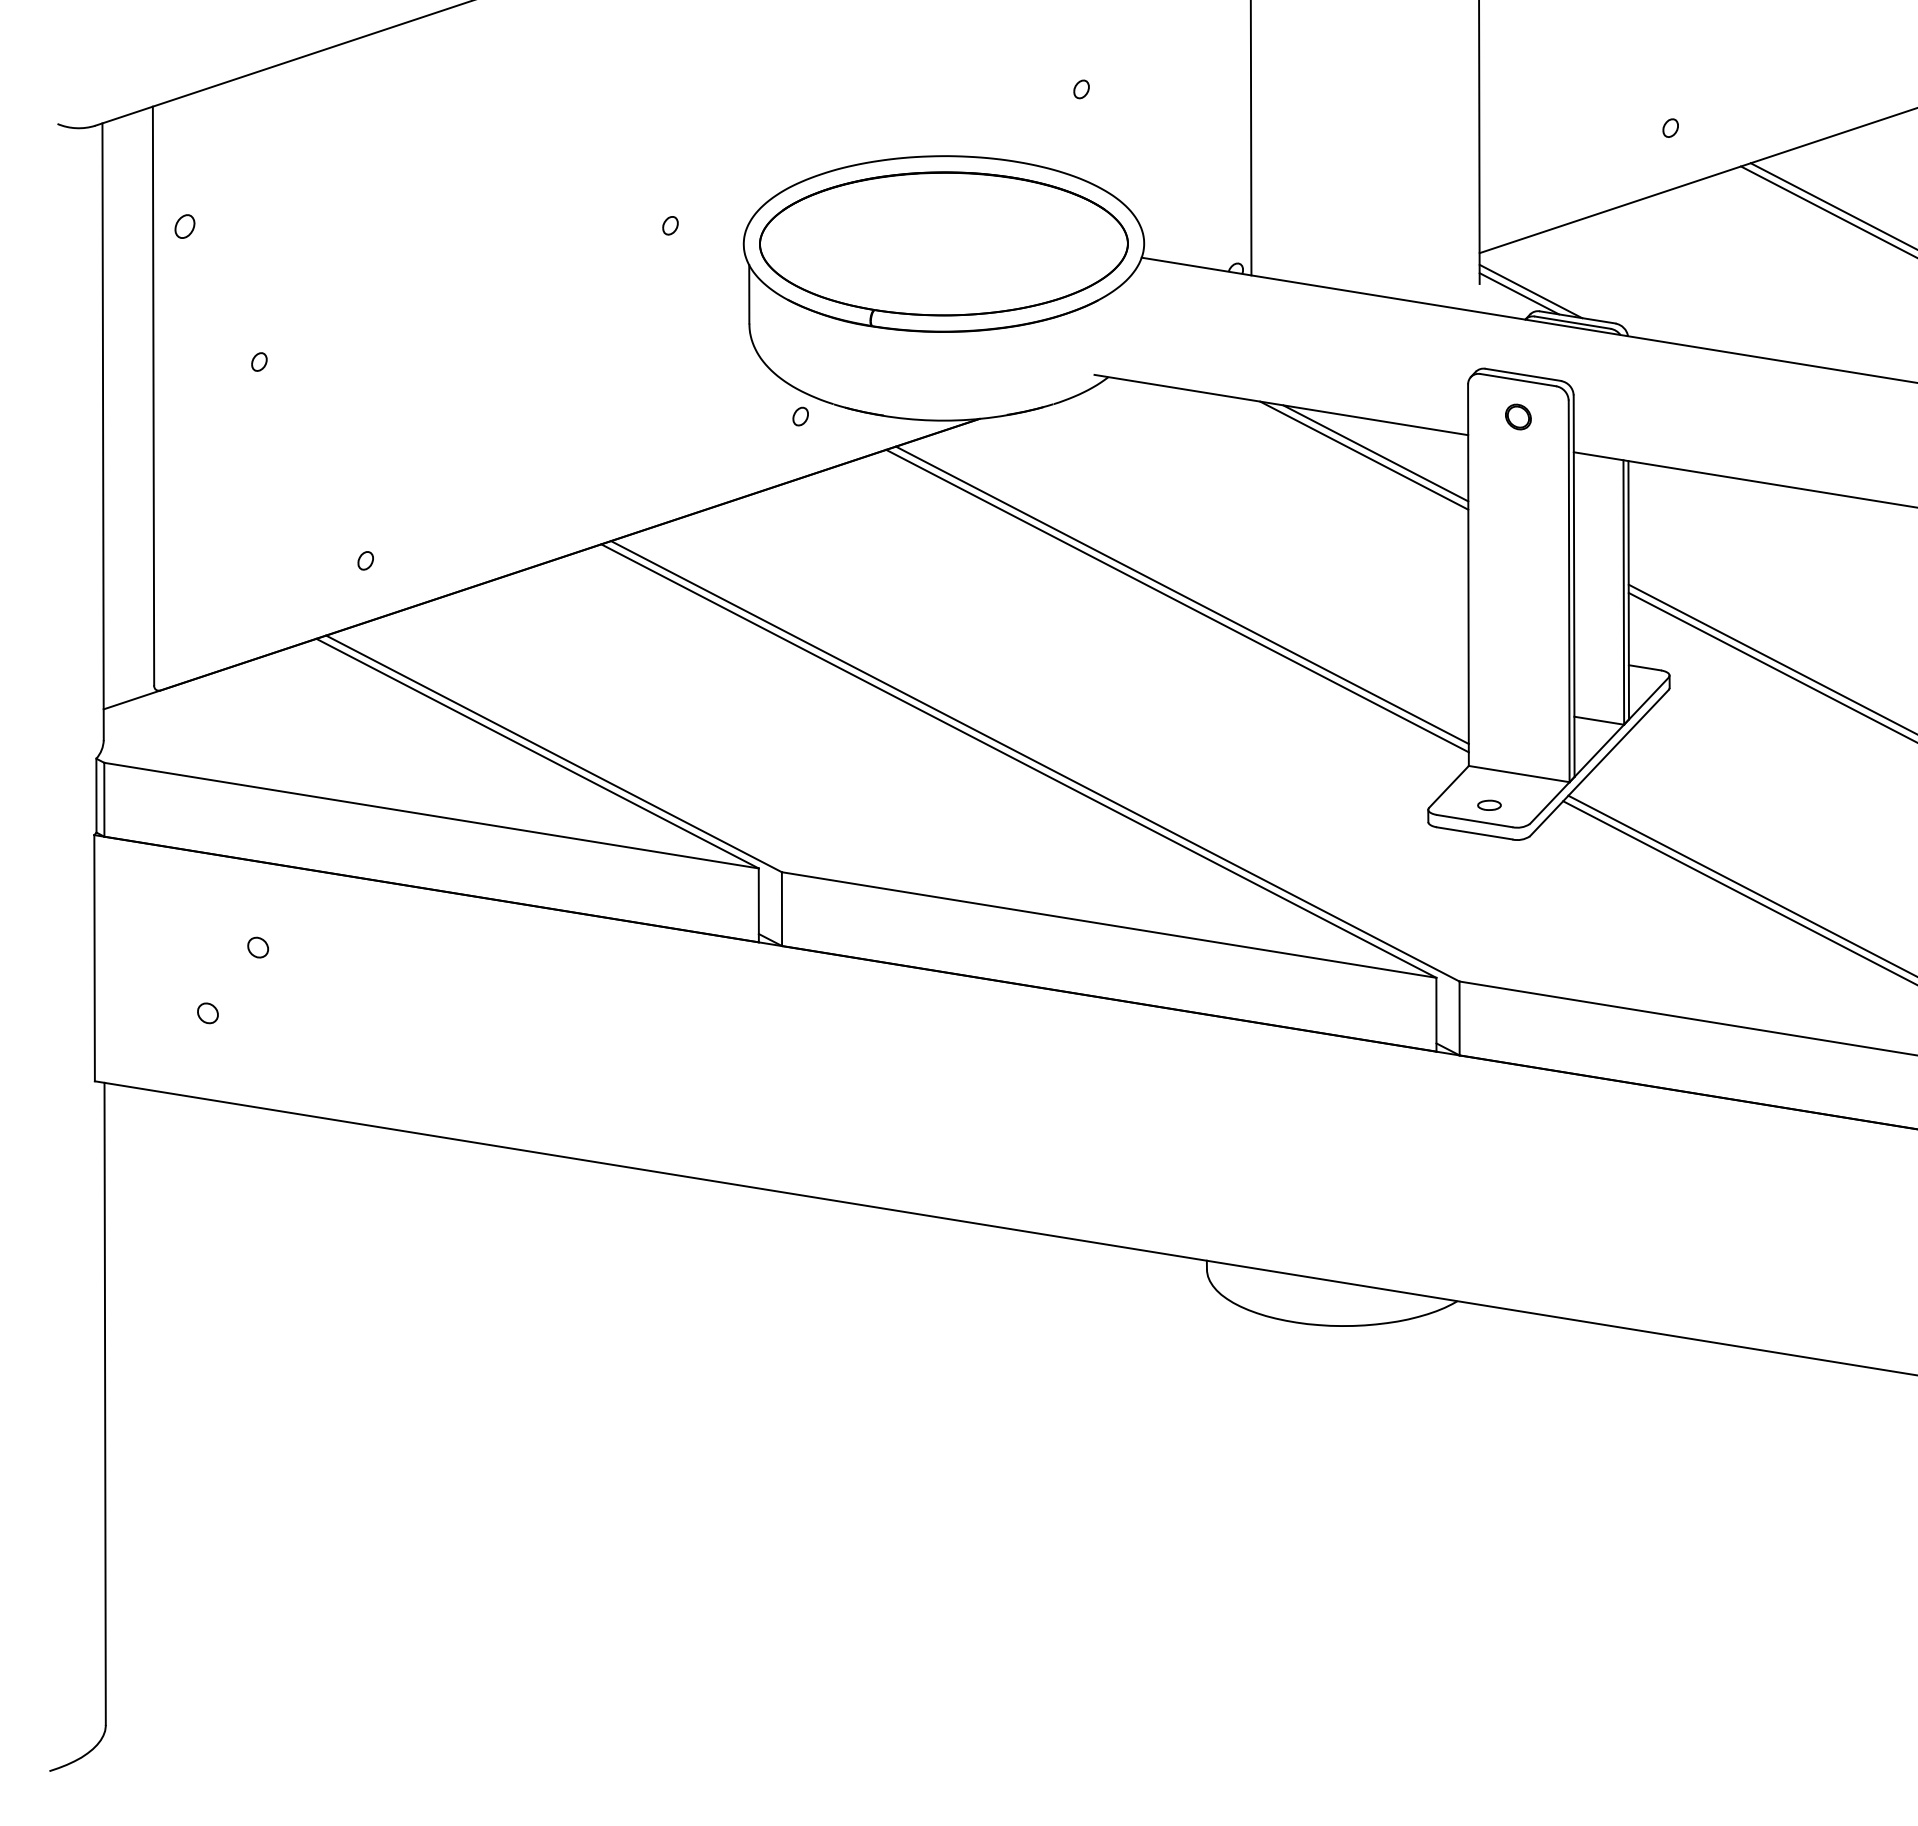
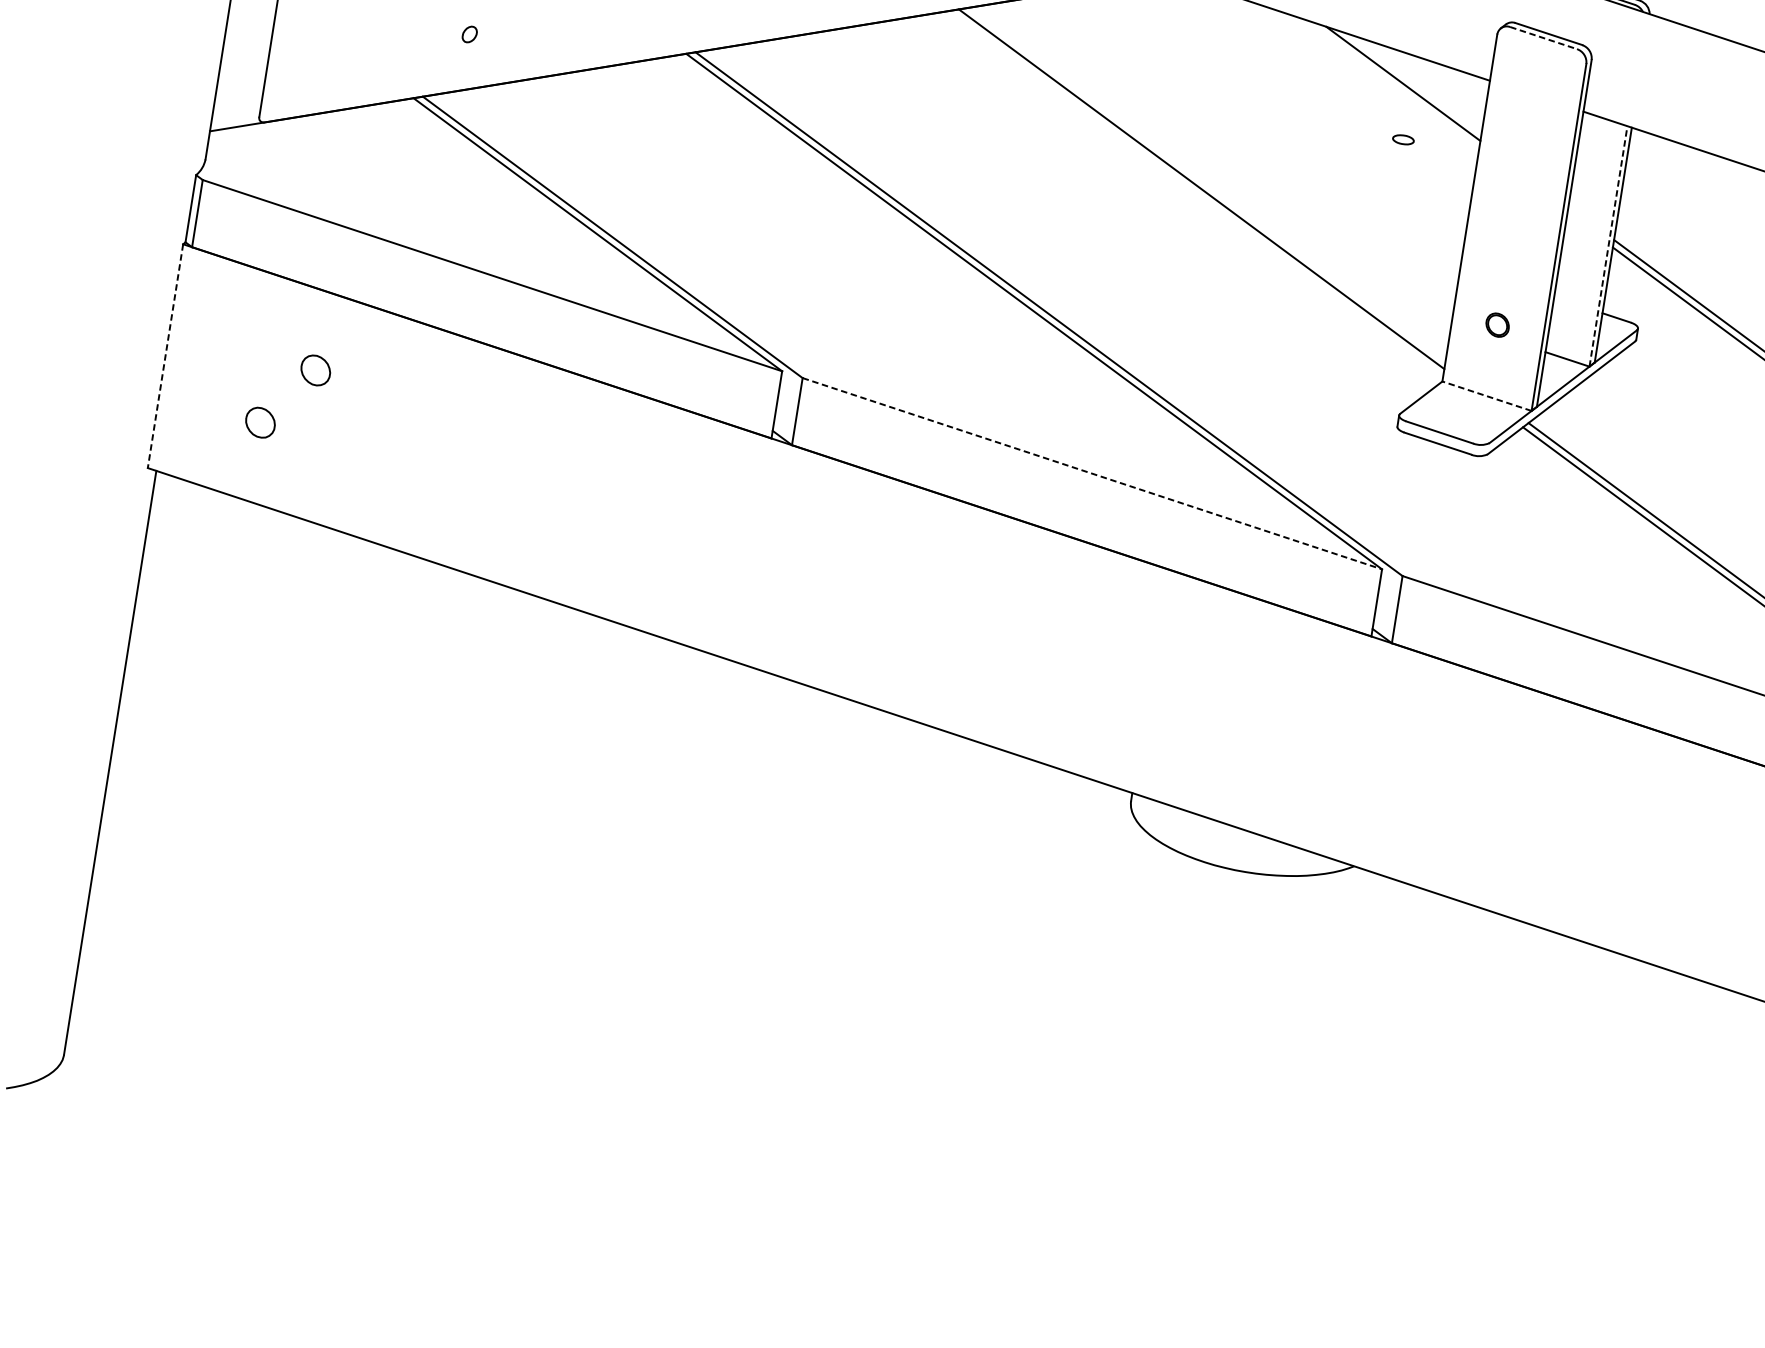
line: (1518, 380) -> (1543, 38), solid -> dashed
part: (1518, 416) -> (1497, 324), moved
line: (1364, 455) -> (1392, 84), removed
line: (1623, 592) -> (1608, 246), solid -> dashed
line: (1181, 595) -> (1206, 184), removed
line: (1518, 774) -> (1486, 396), solid -> dashed
part: (1489, 804) -> (1403, 139), moved
line: (1109, 925) -> (1092, 474), solid -> dashed
part: (257, 947) -> (315, 370), size x1.6
line: (94, 958) -> (165, 356), solid -> dashed
part: (207, 1013) -> (260, 422), size x1.6

